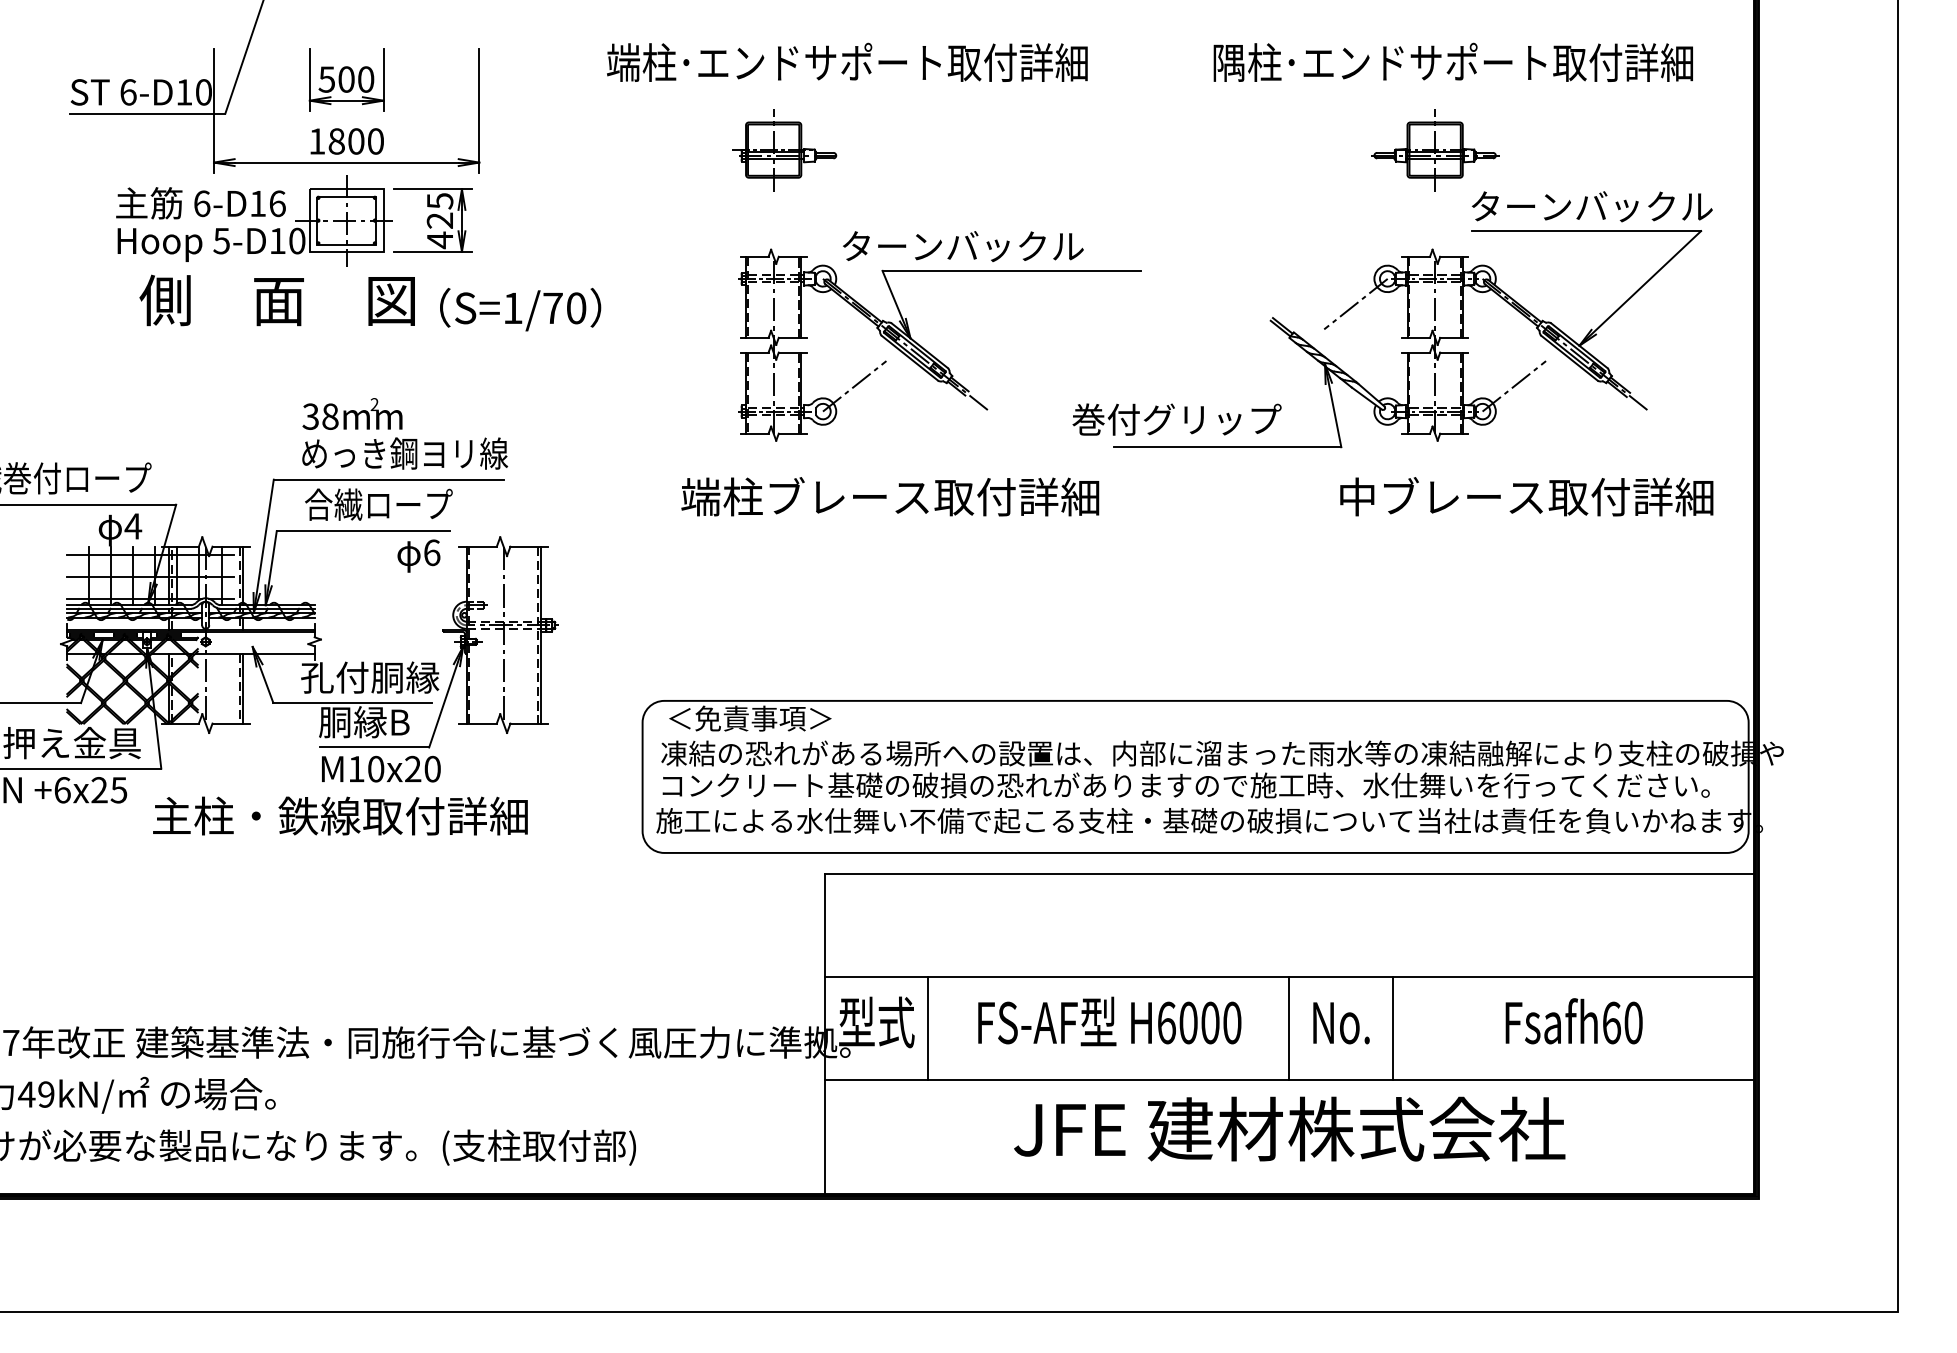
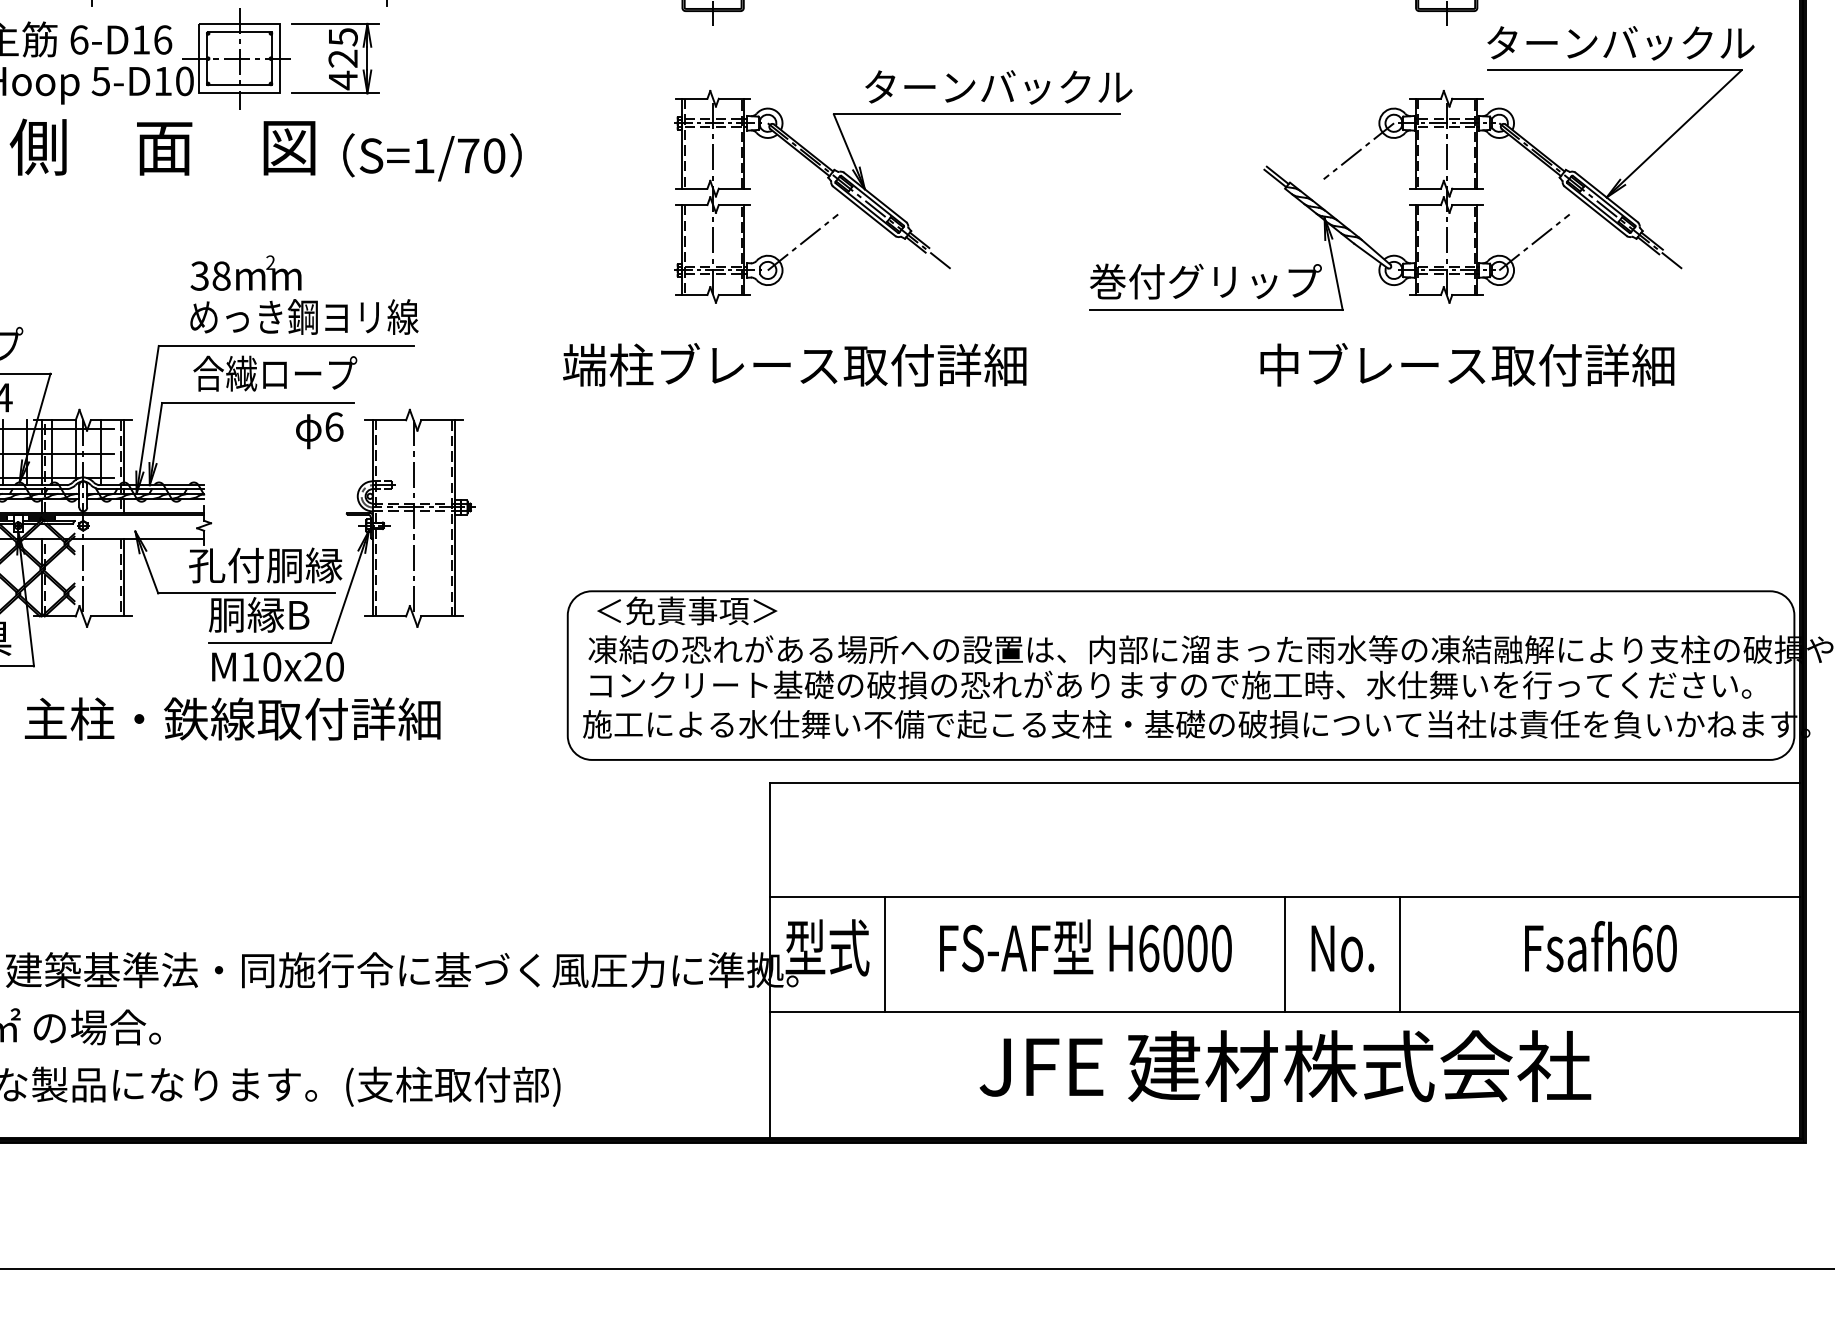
text: (963, 246) -> (999, 87), moved
text: (1176, 419) -> (1205, 281), moved
text: (890, 496) -> (795, 364), moved
text: (1526, 496) -> (1467, 364), moved

